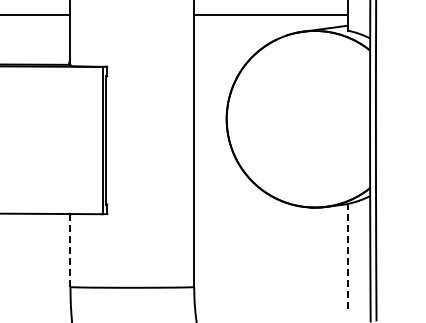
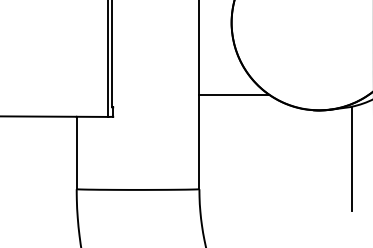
line: (229, 191) -> (234, 94), added
line: (70, 250) -> (76, 152), dashed -> solid
line: (347, 255) -> (351, 157), dashed -> solid

